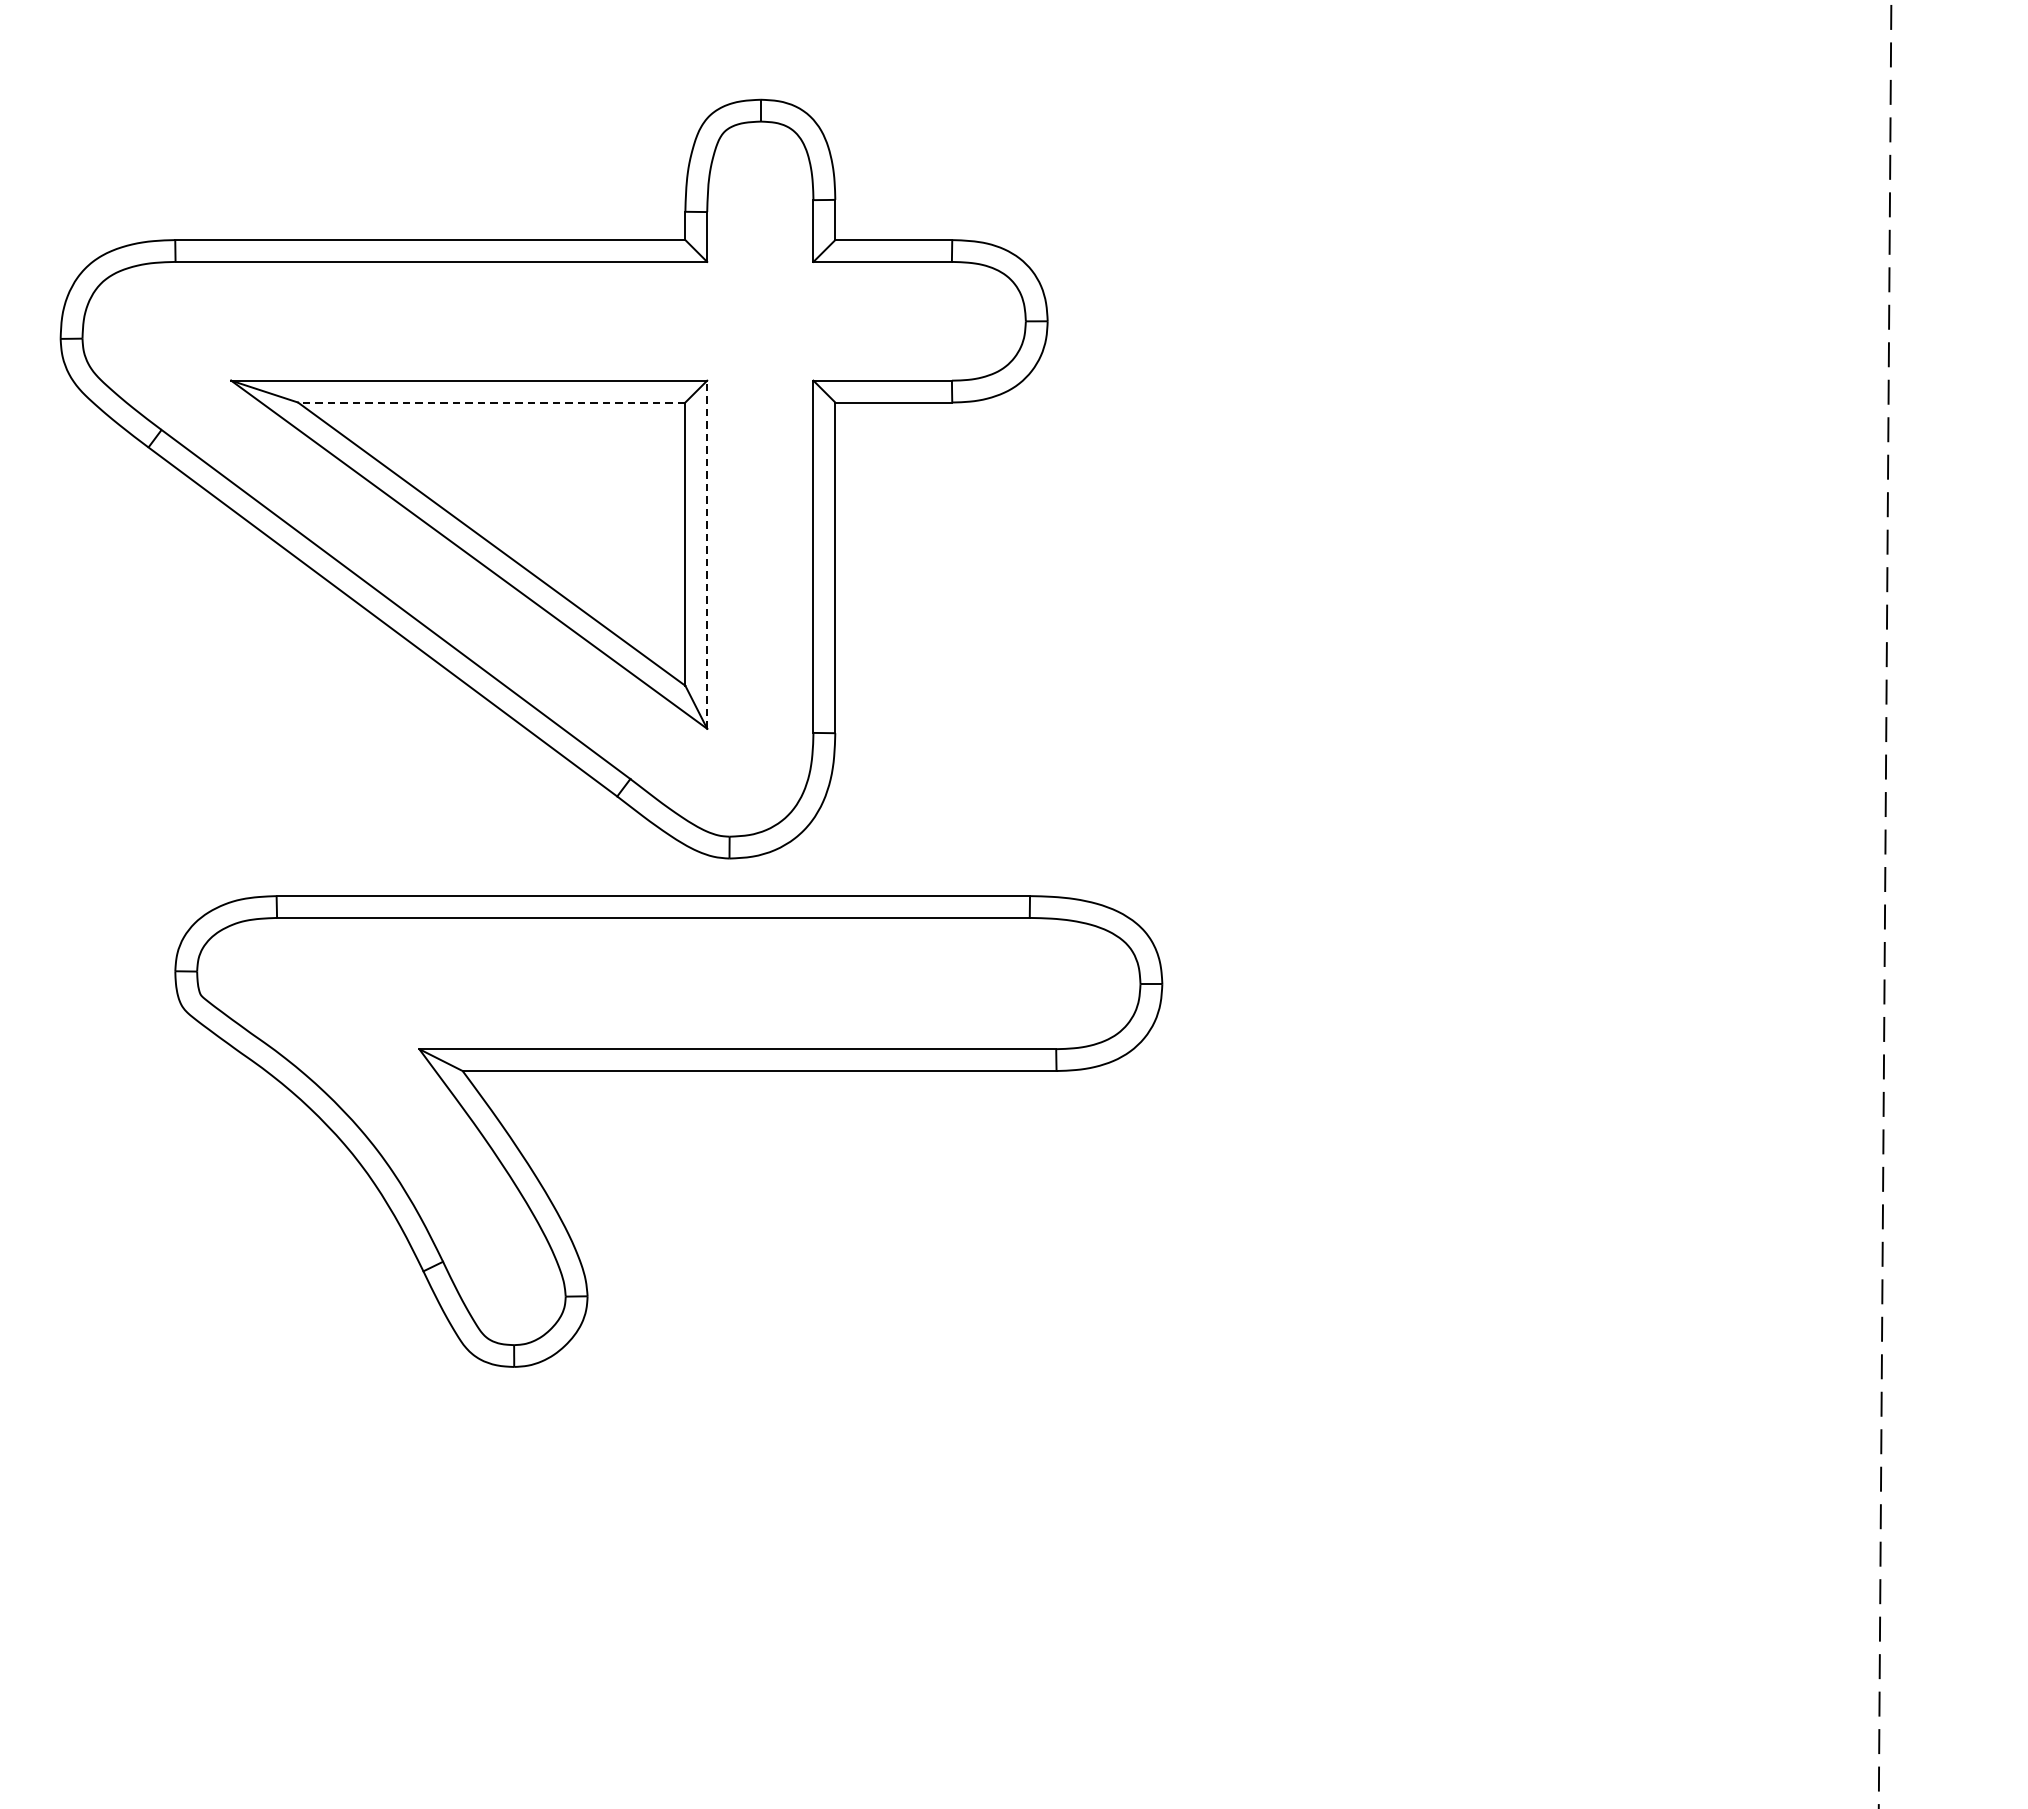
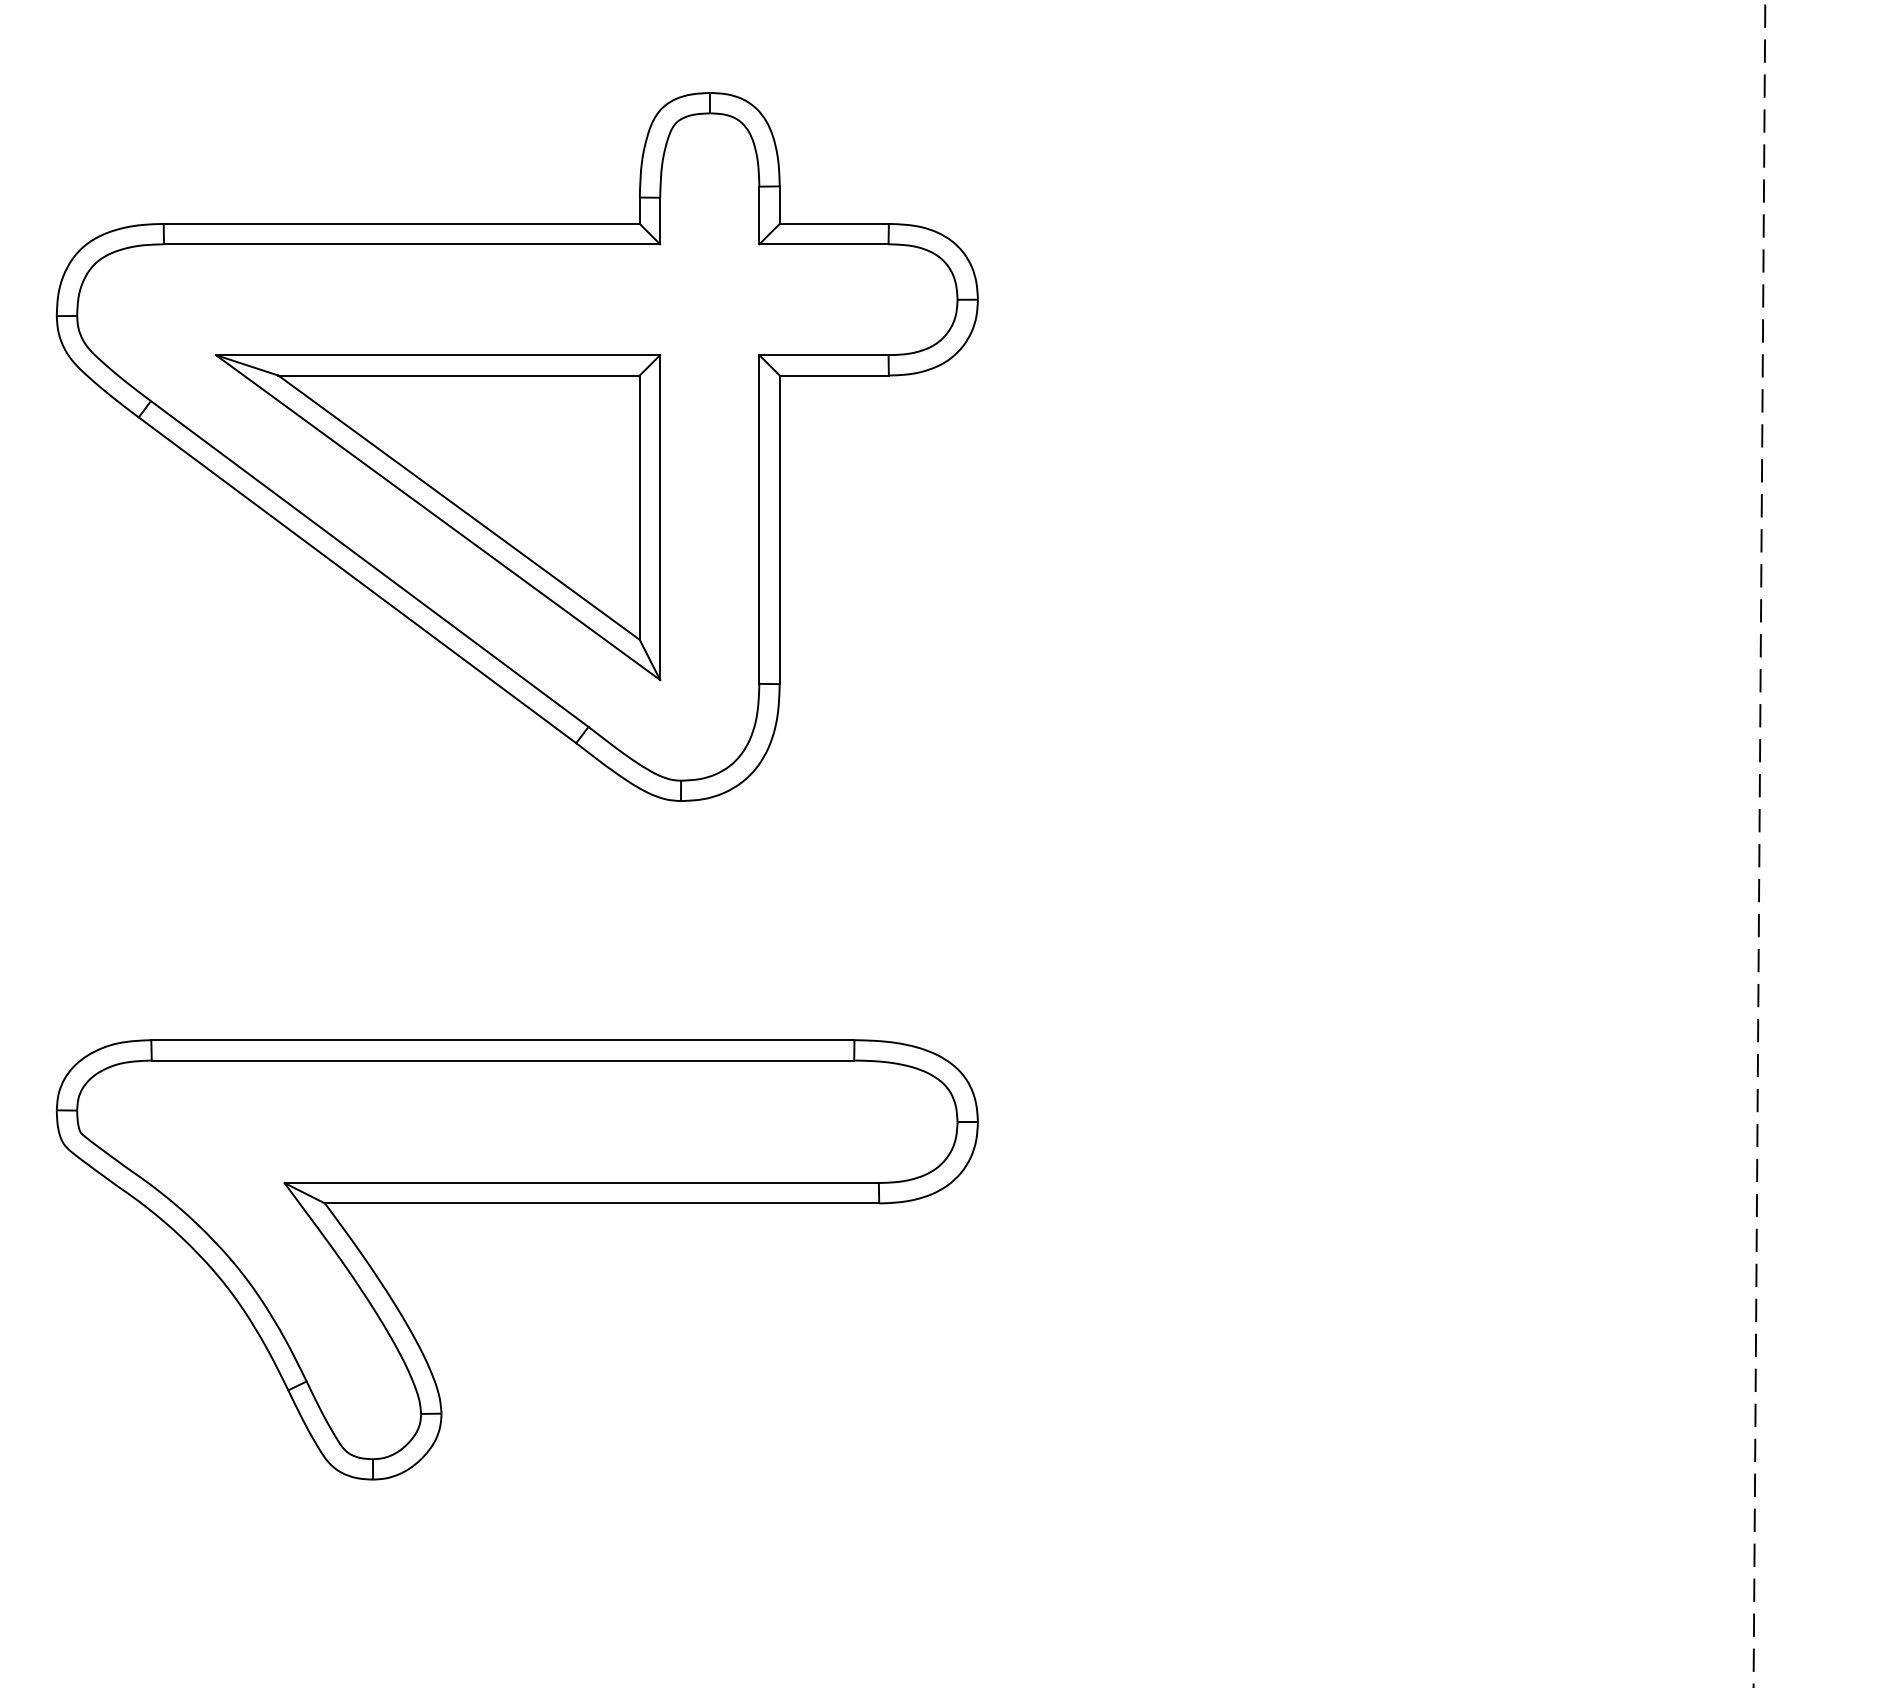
line: (492, 402) -> (459, 375), dashed -> solid
line: (707, 554) -> (660, 517), dashed -> solid
part: (667, 1071) -> (516, 1203), moved

